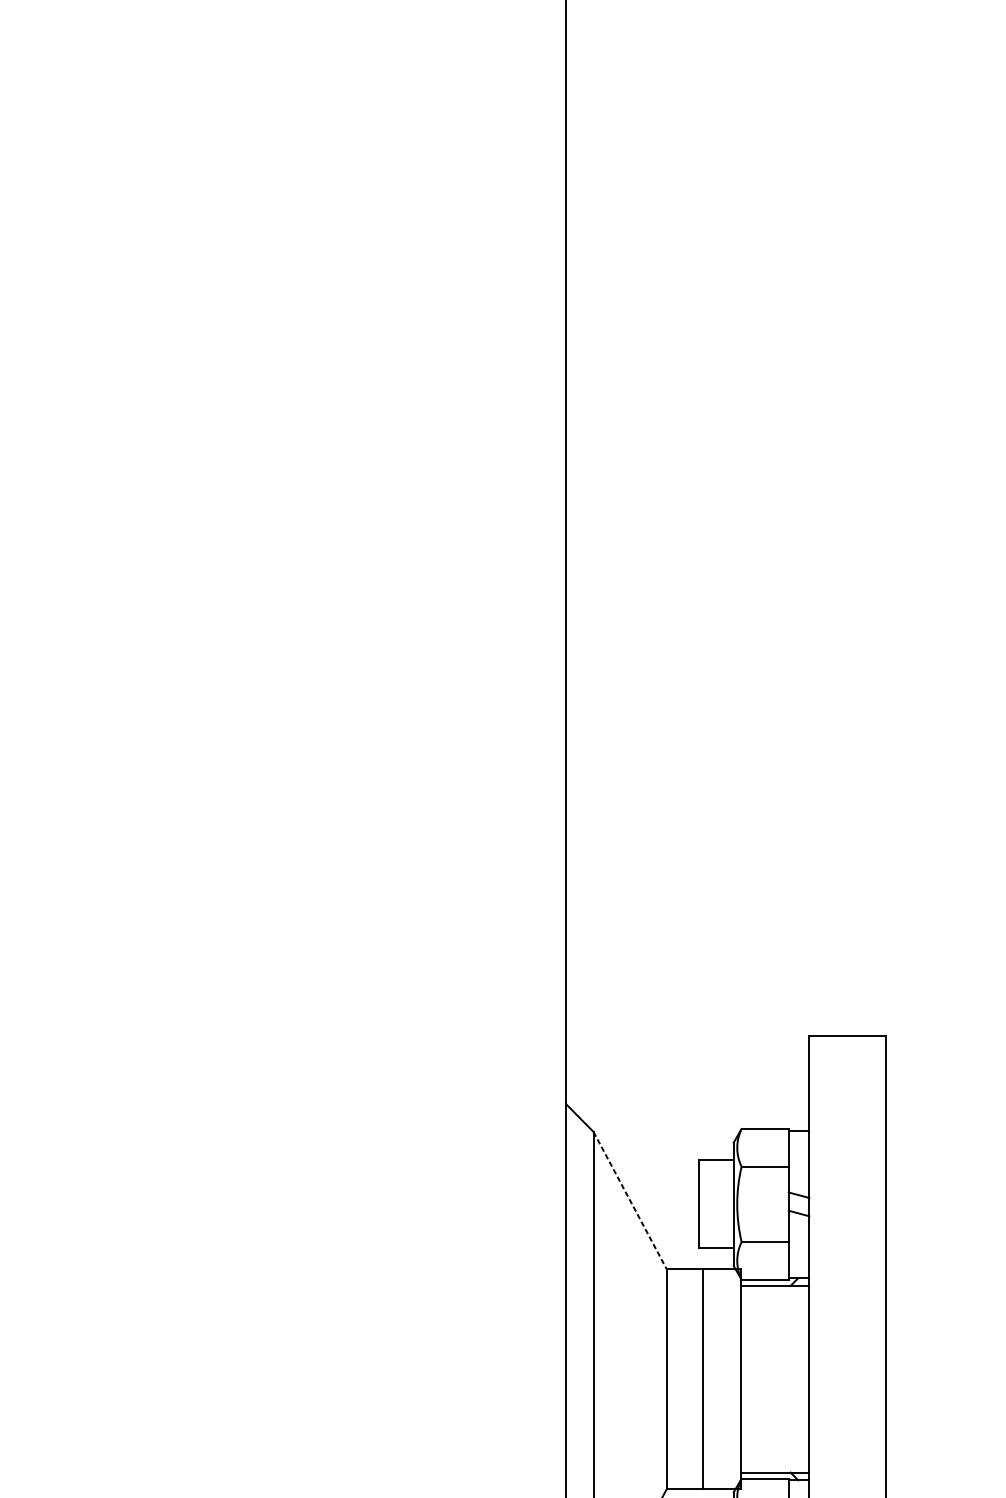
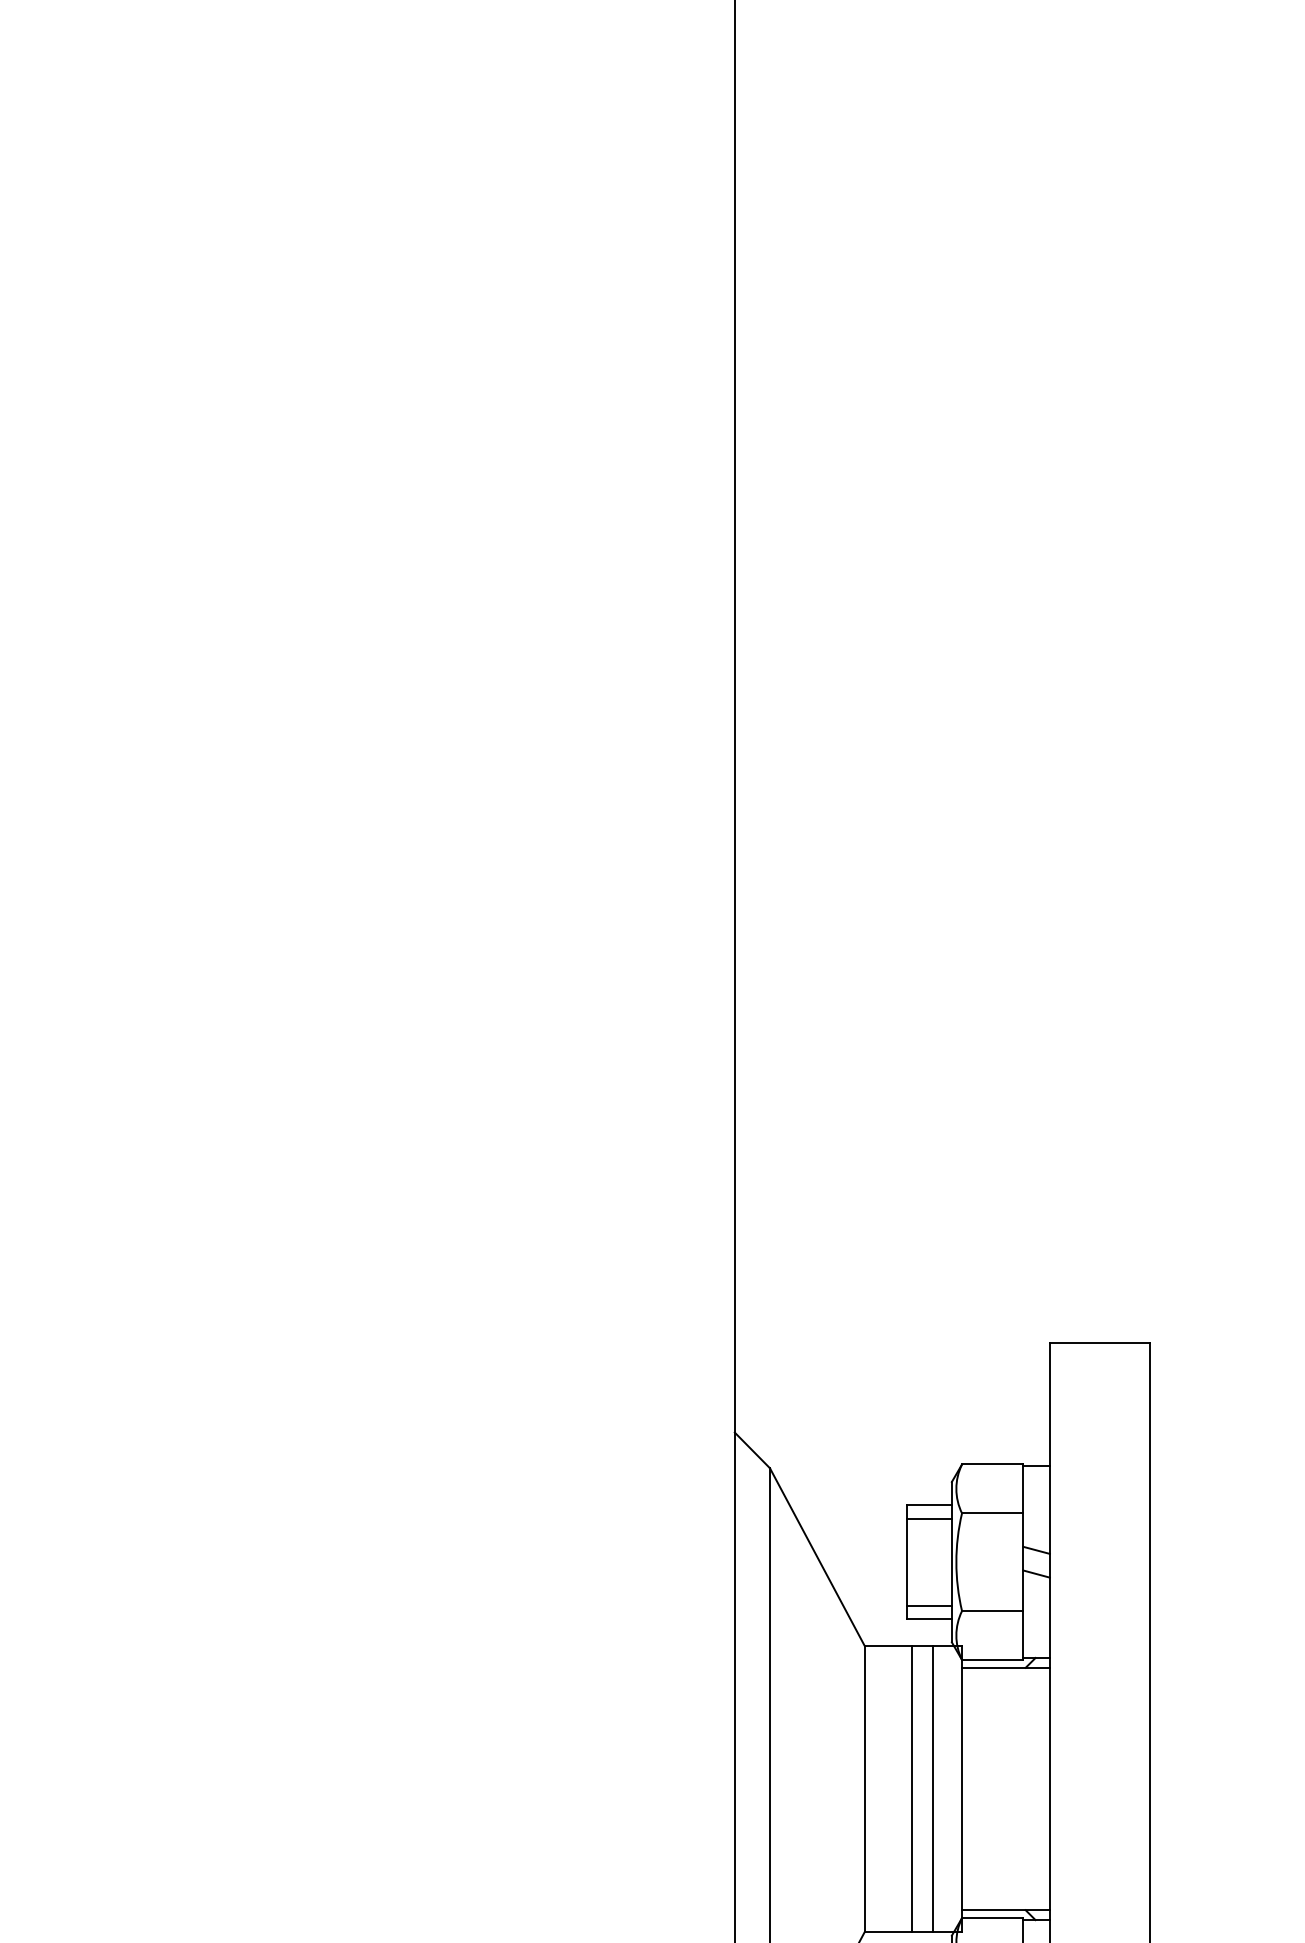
line: (716, 1170) -> (929, 1518), added
line: (630, 1200) -> (817, 1557), dashed -> solid
line: (716, 1237) -> (929, 1605), added
line: (718, 1378) -> (932, 1788), added

